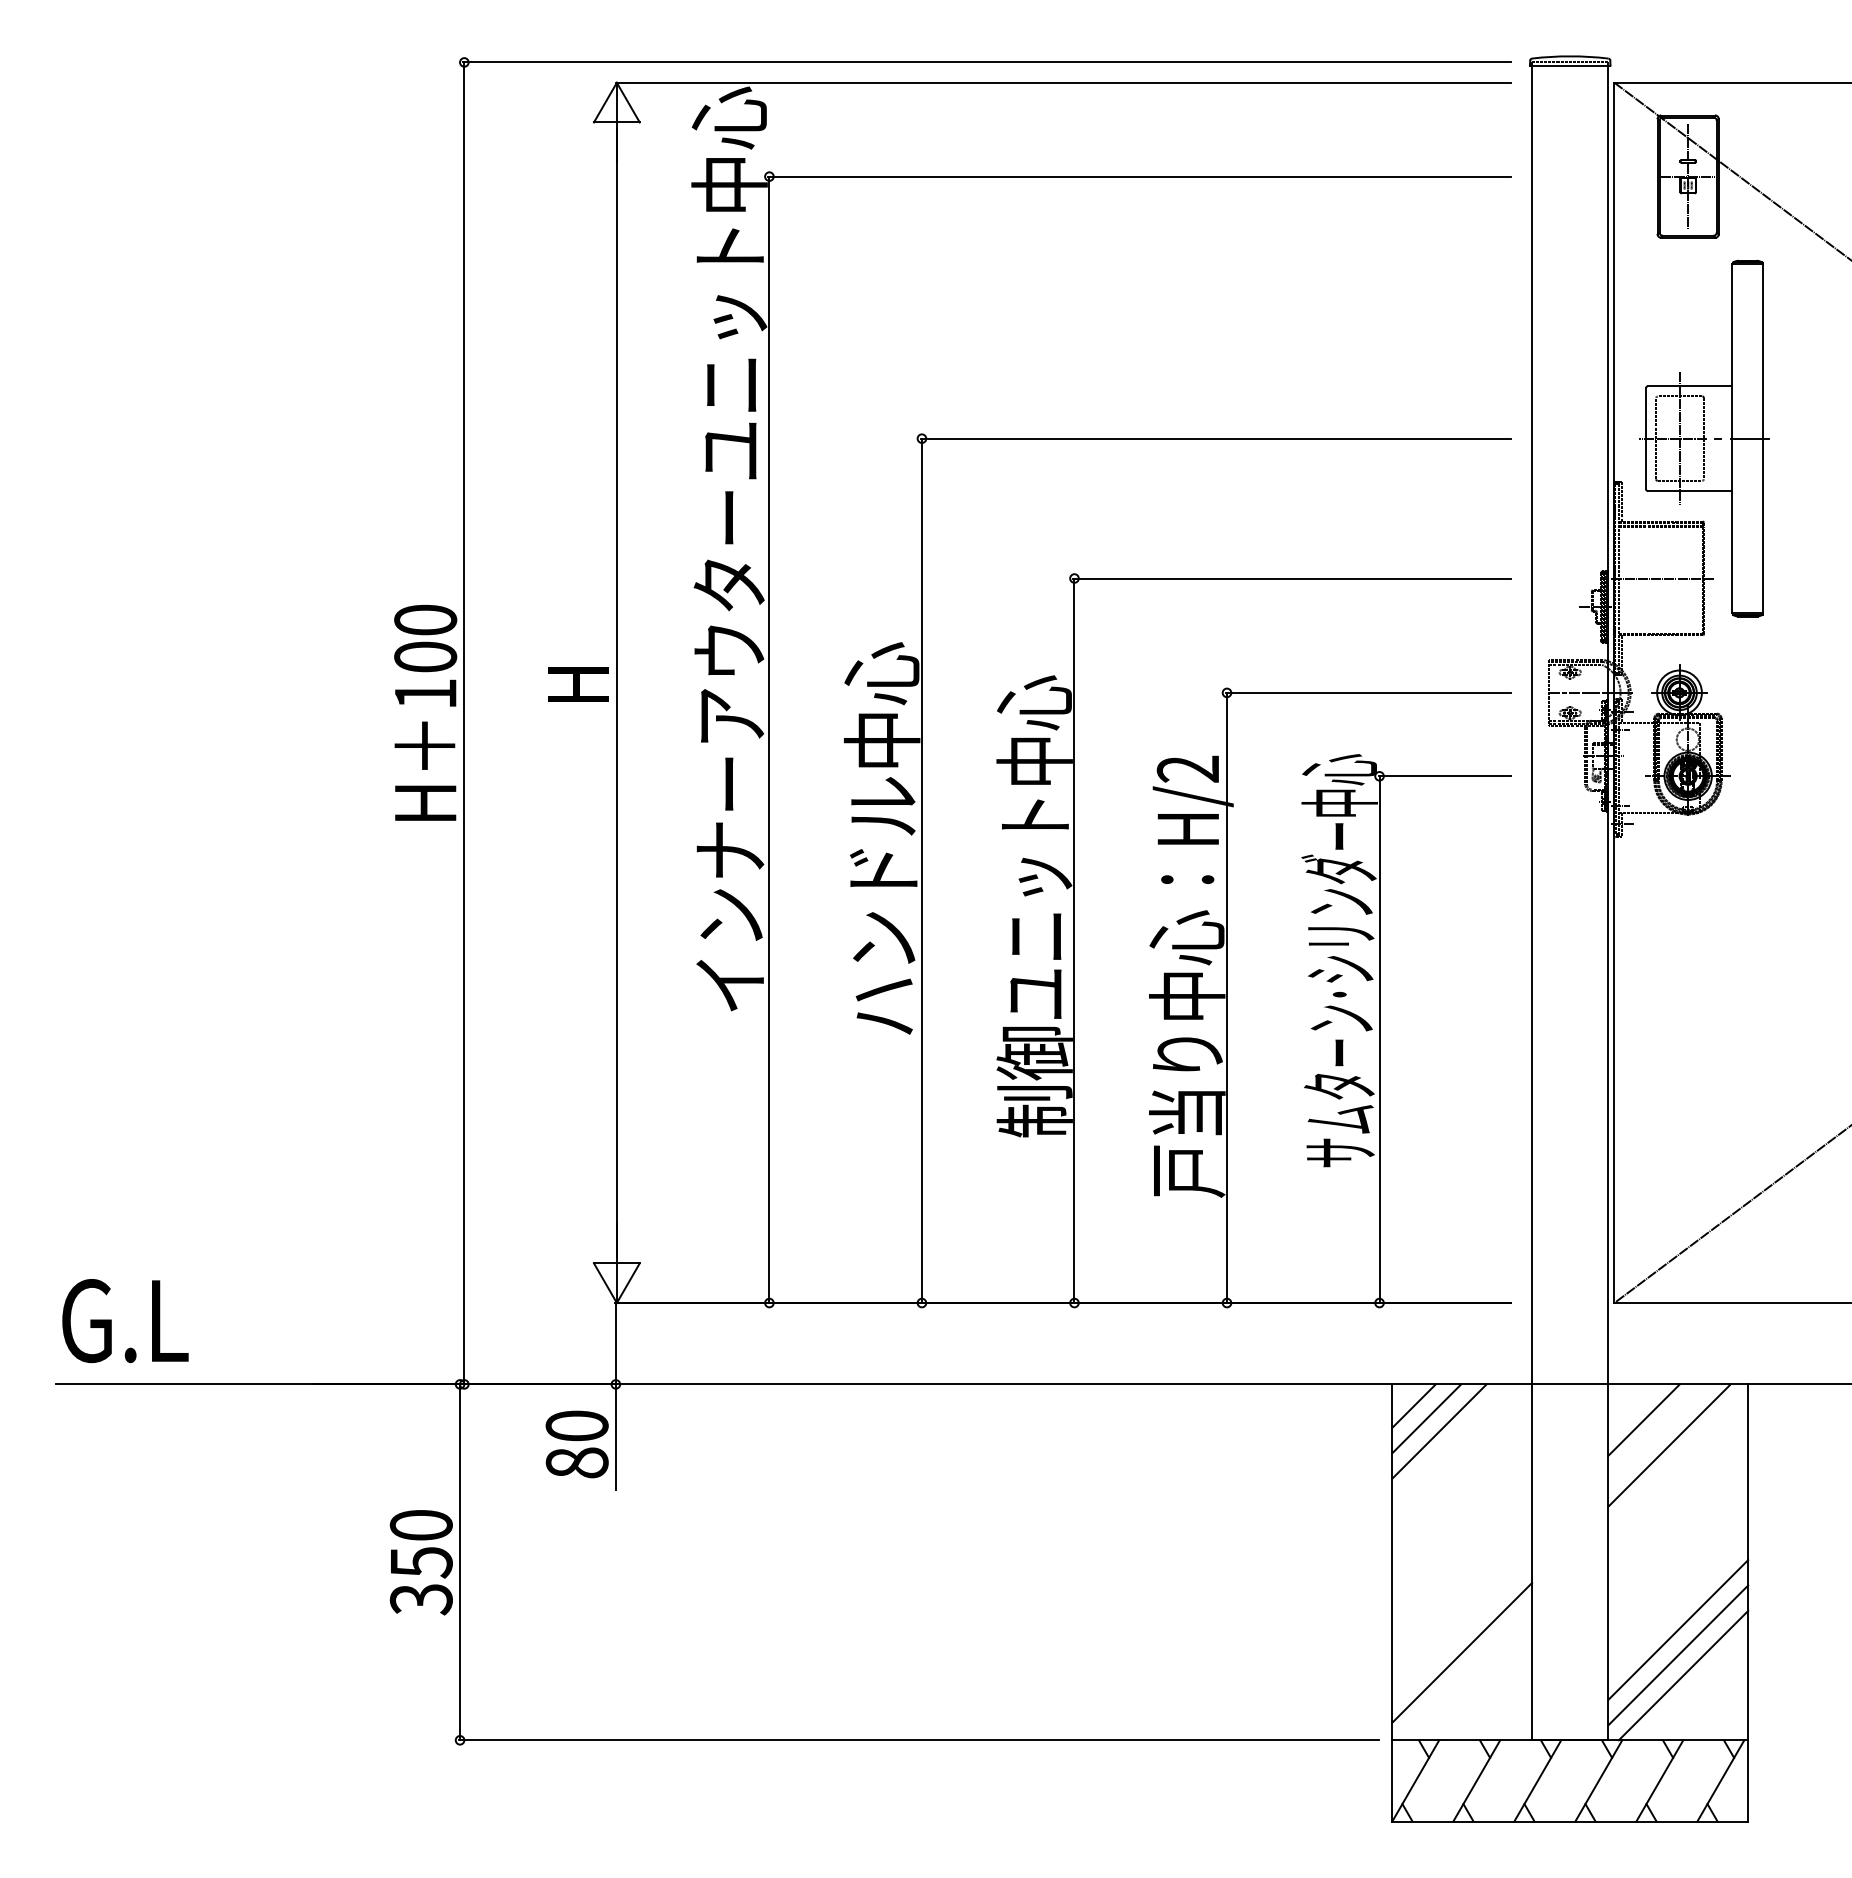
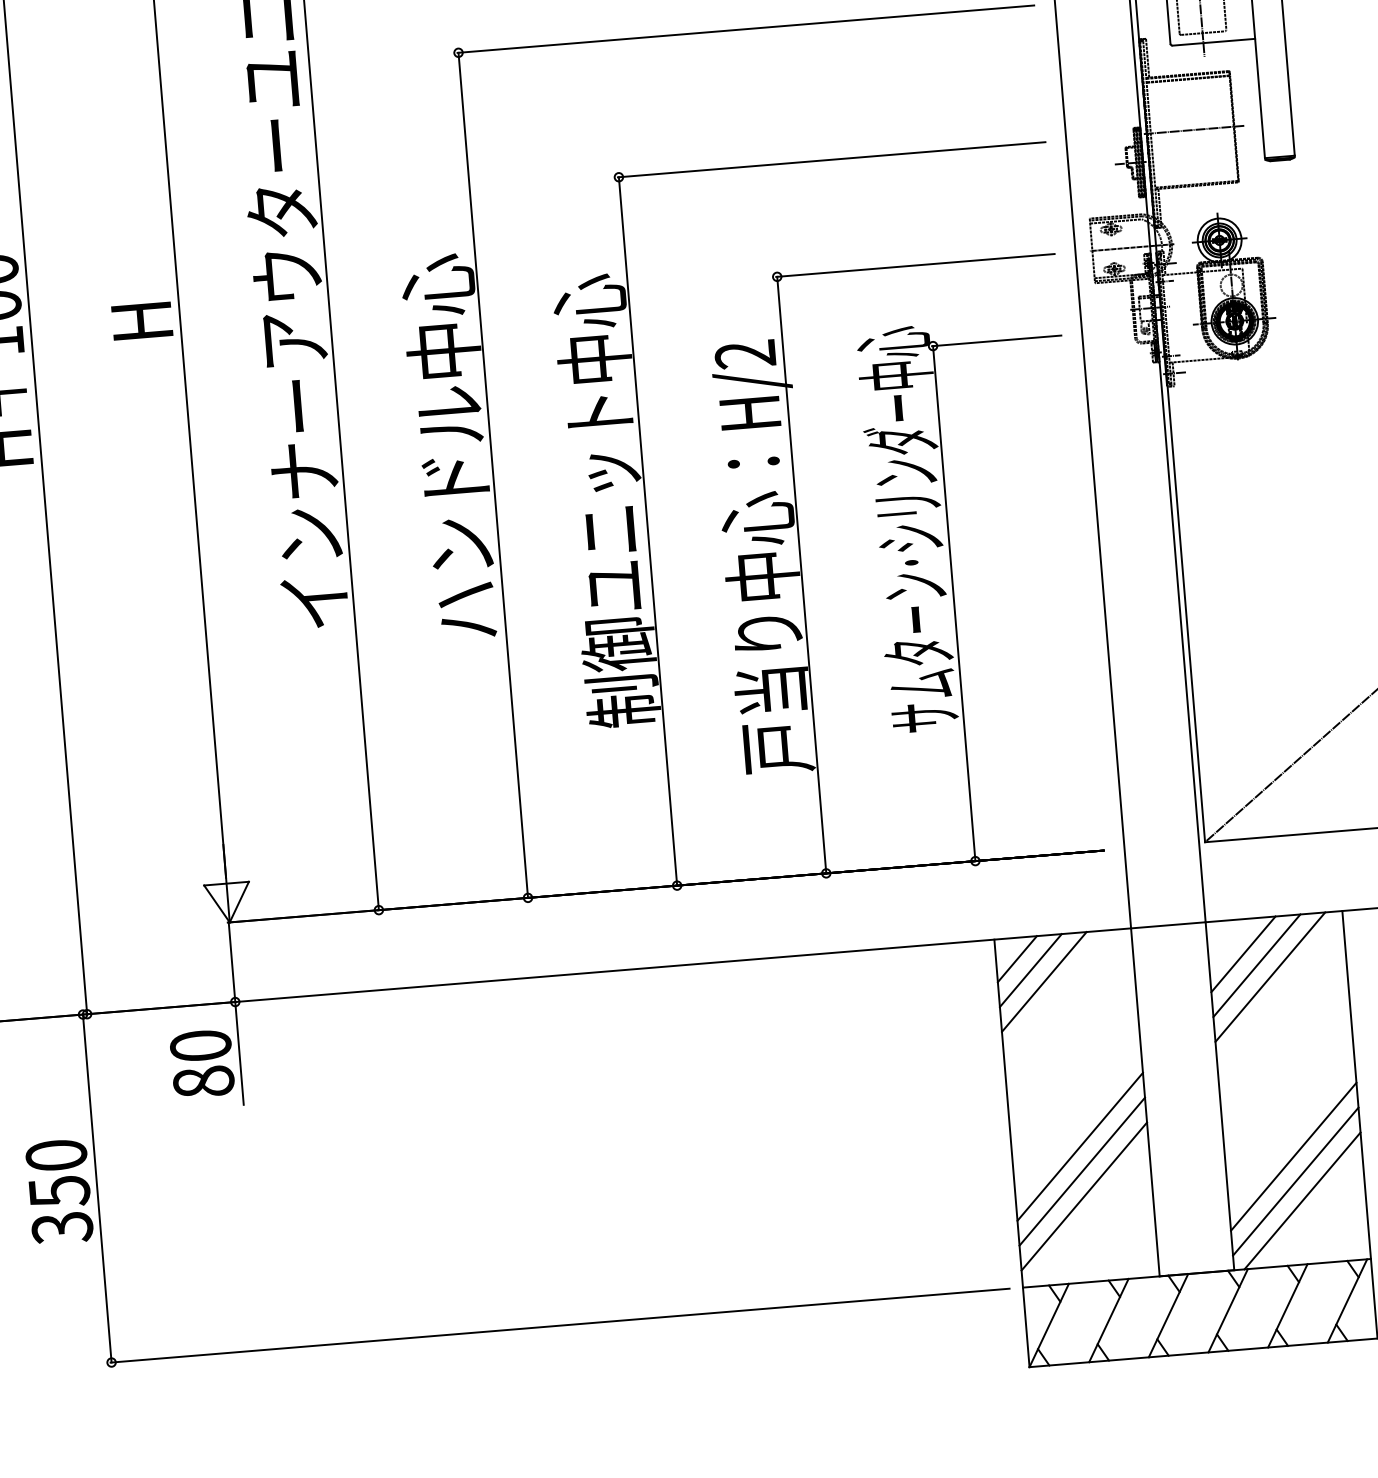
line: (1656, 1432) -> (1256, 965), added
line: (1462, 1601) -> (1080, 1146), added
line: (1462, 1627) -> (1082, 1171), added

